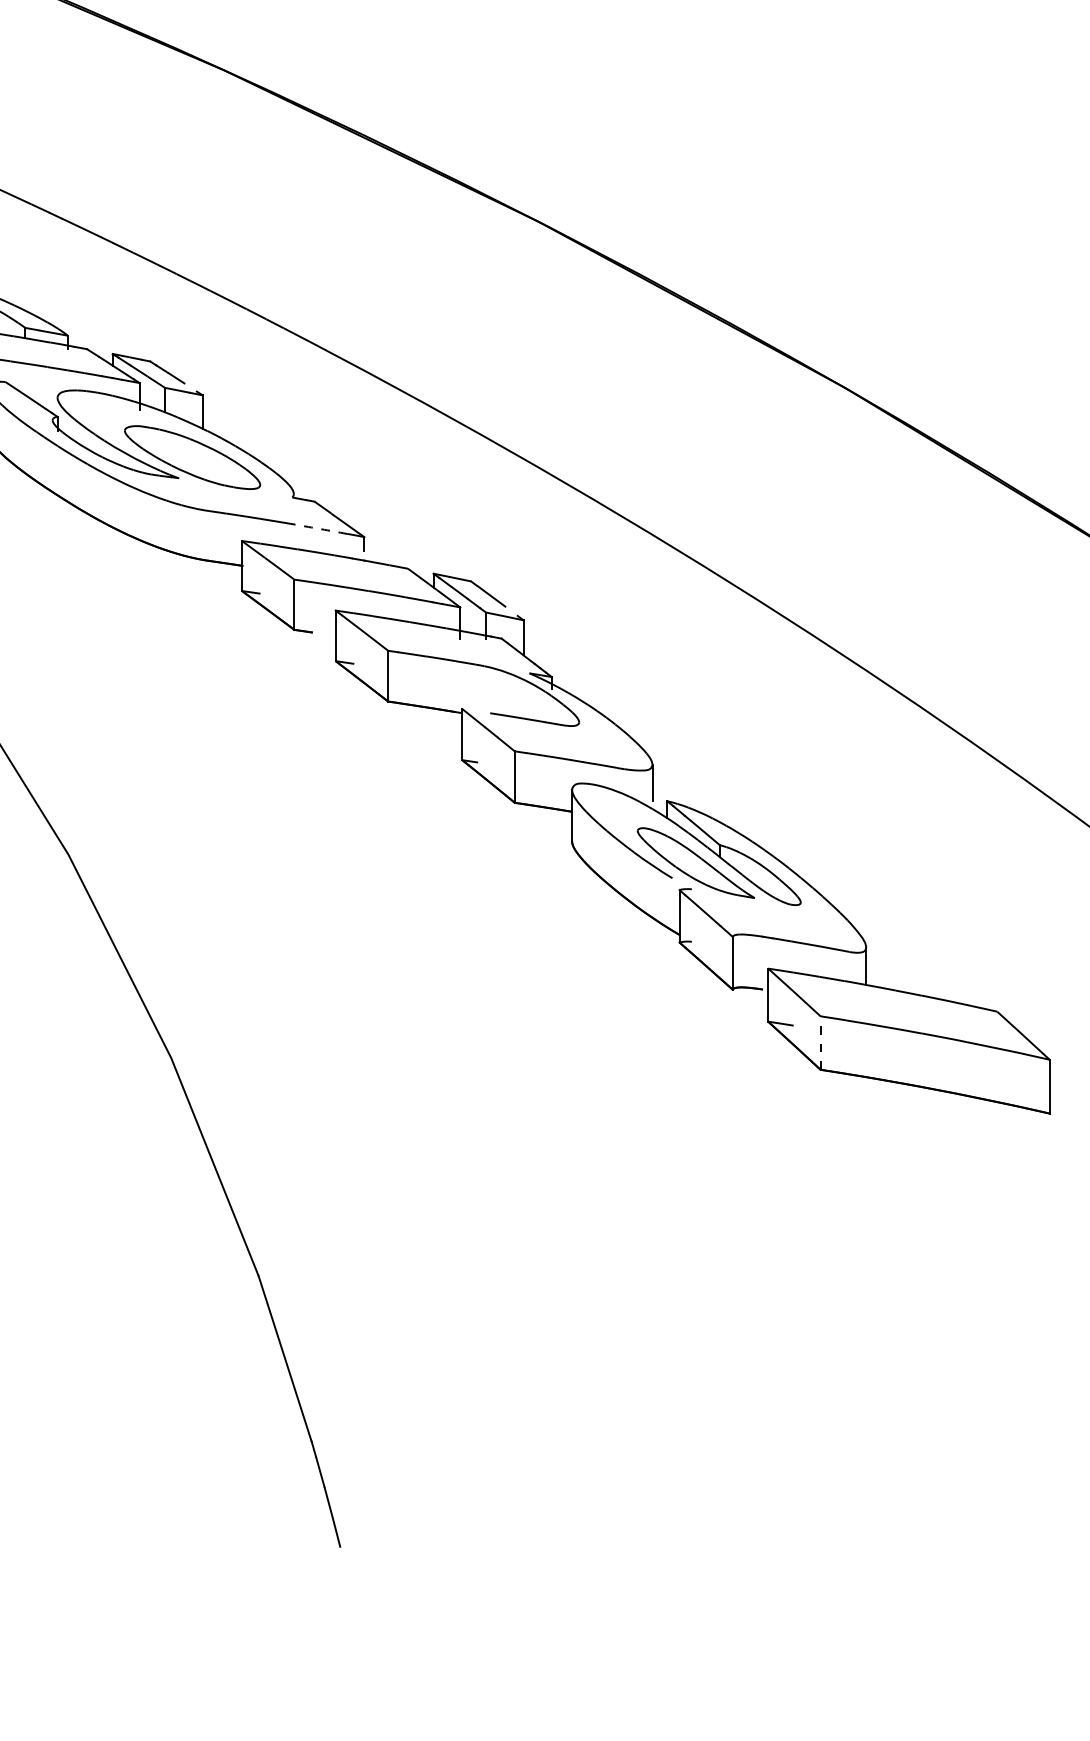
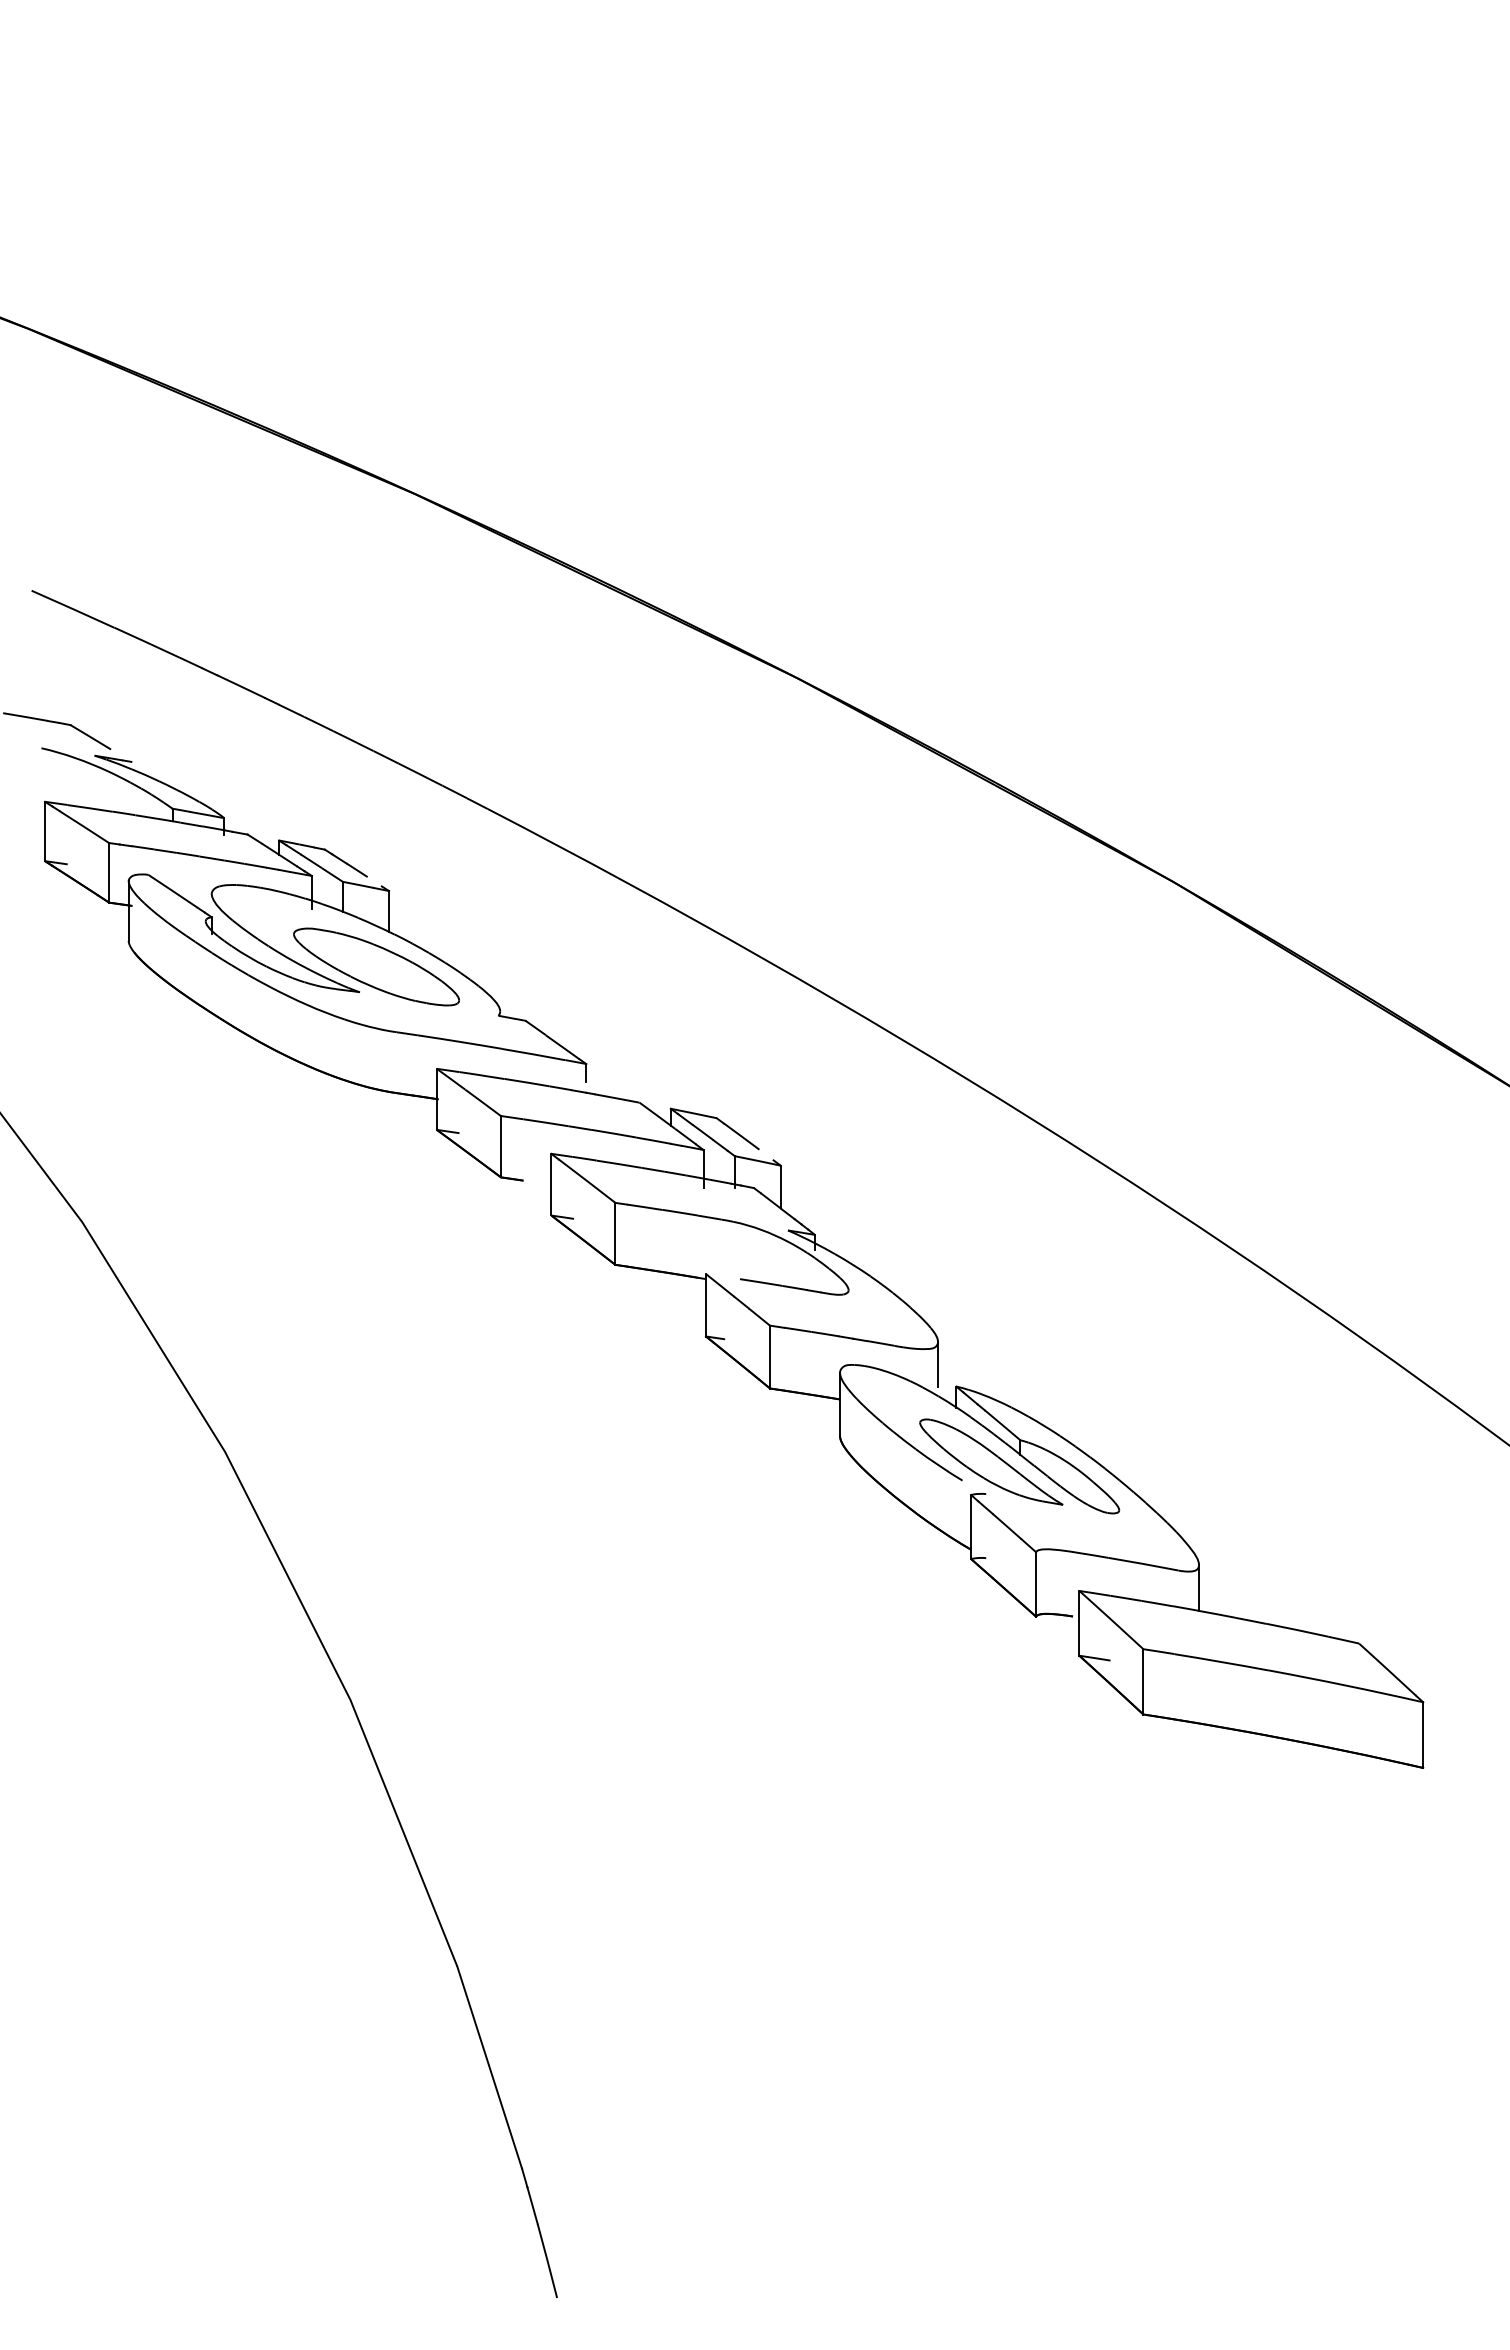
arc: (321, 529) -> (533, 1054), dashed -> solid
line: (820, 1042) -> (1143, 1681), dashed -> solid

